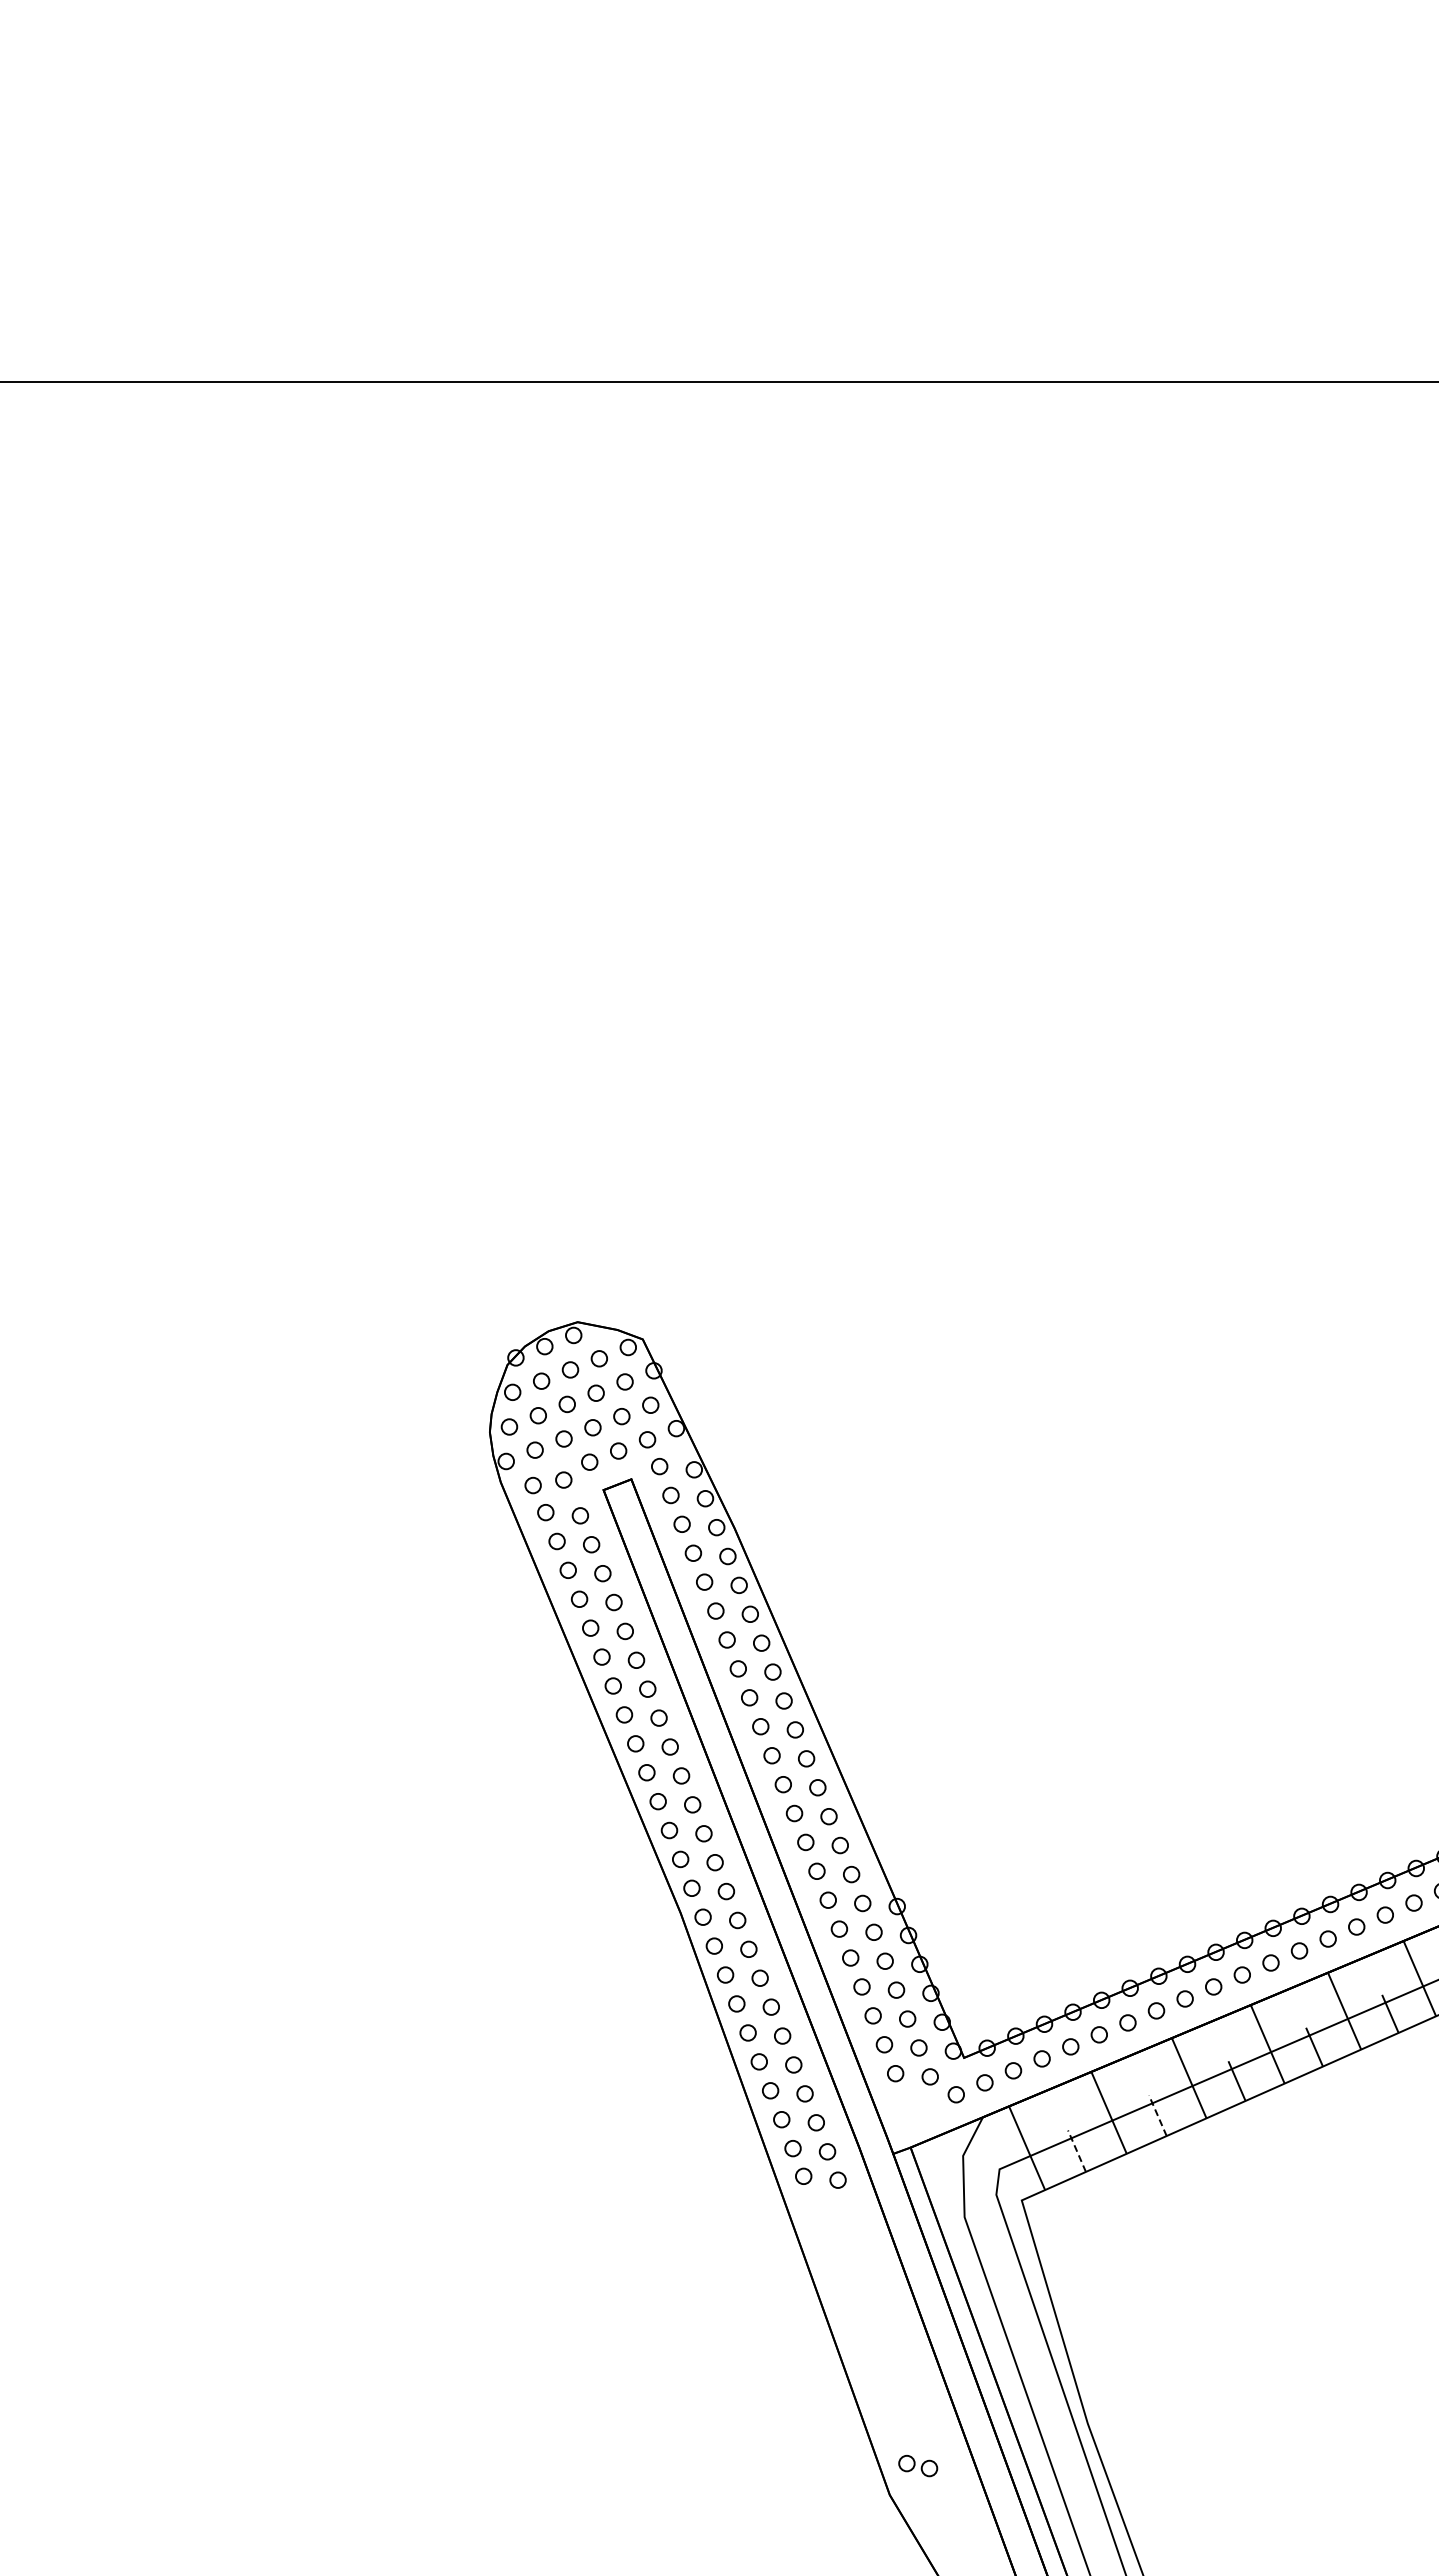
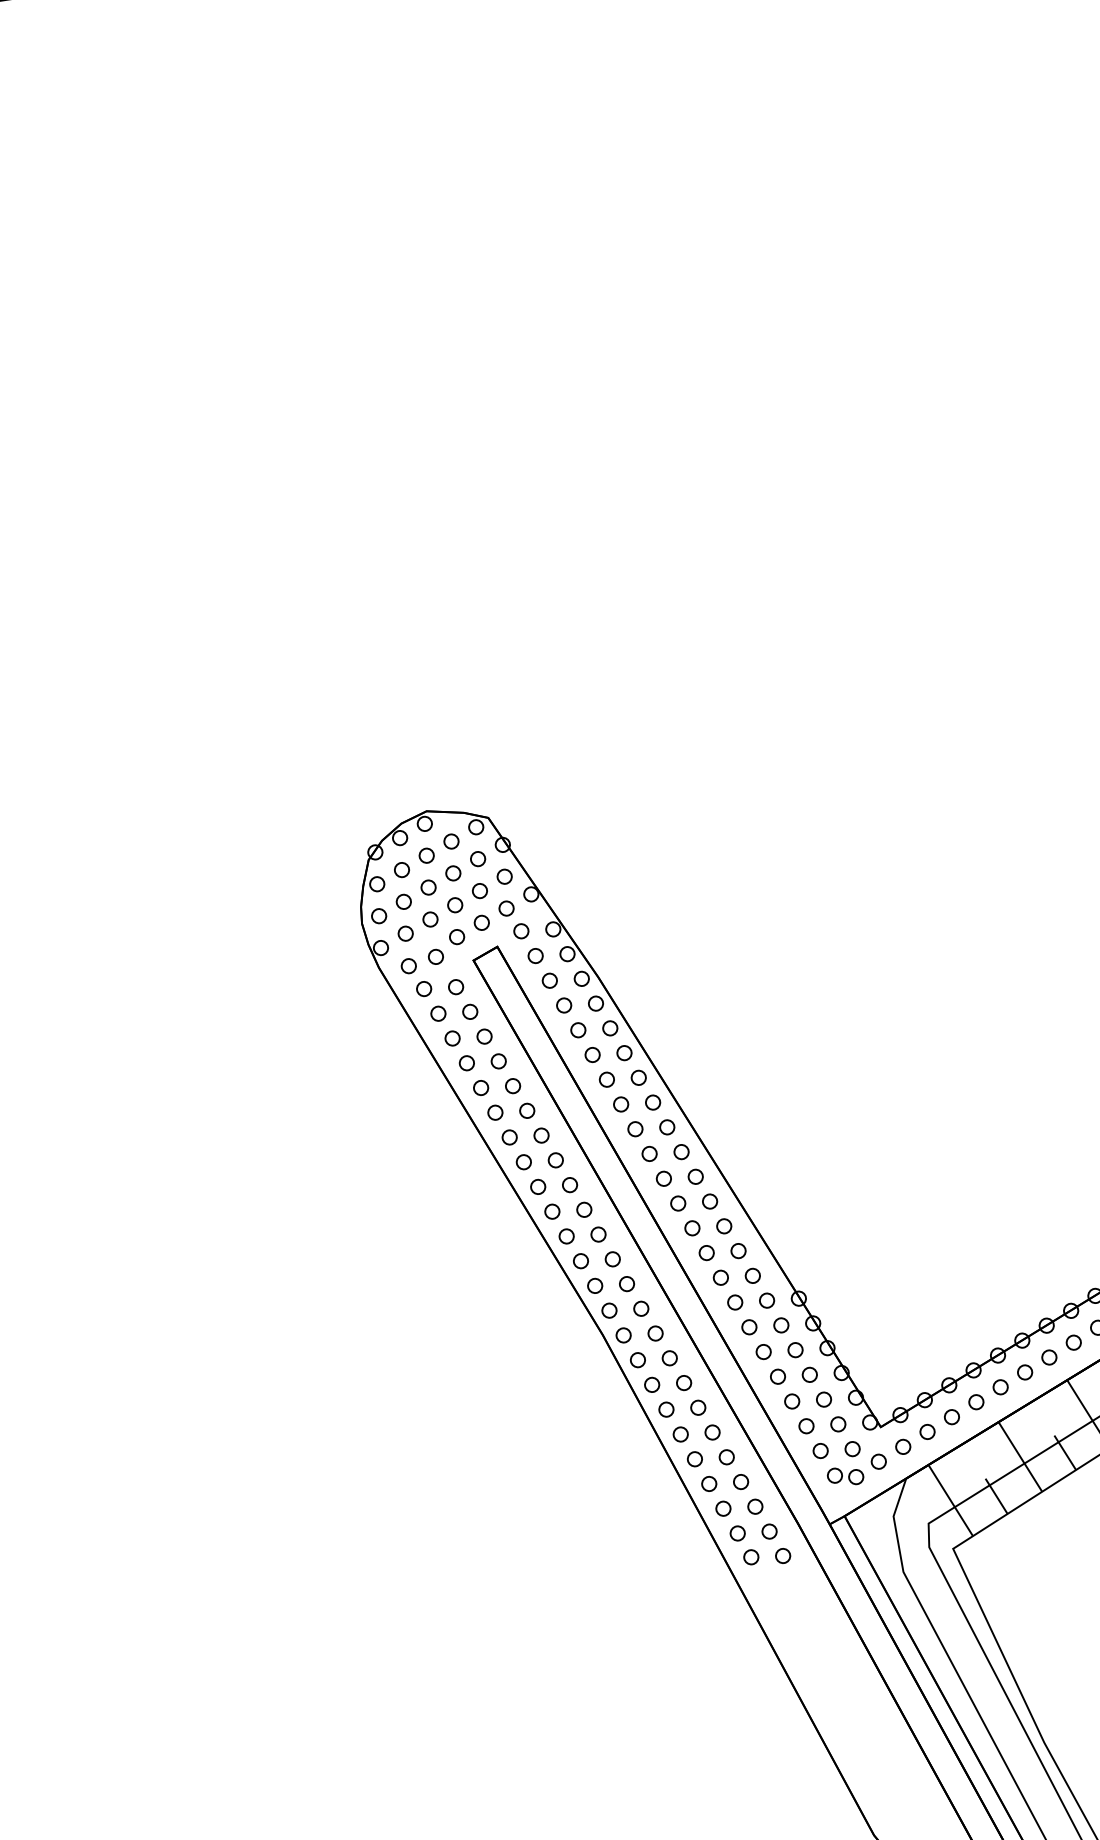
line: (1157, 2115) -> (1064, 1452), dashed -> solid
line: (1077, 2151) -> (997, 1496), dashed -> solid
part: (918, 2466) -> (845, 1476), moved

